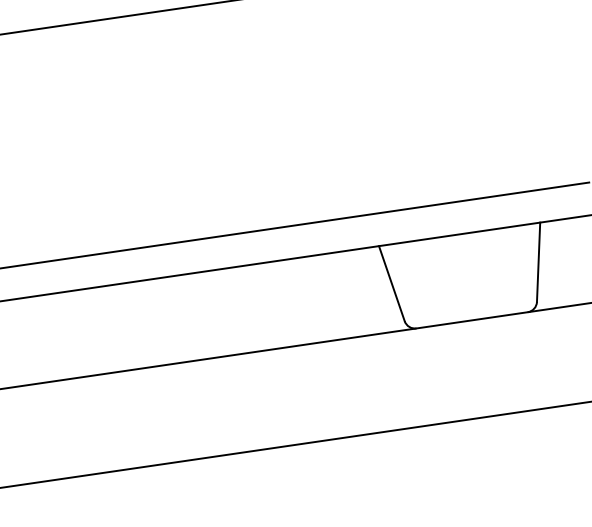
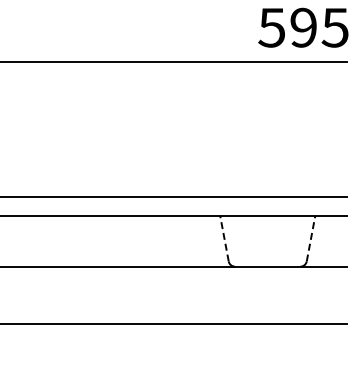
line: (539, 261) -> (311, 238), solid -> dashed
line: (391, 283) -> (224, 238), solid -> dashed

